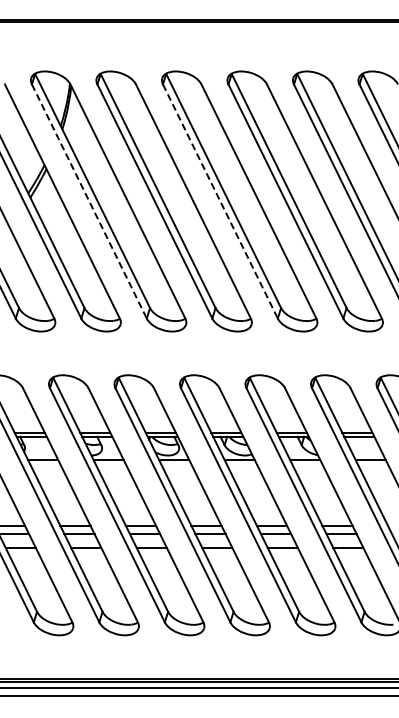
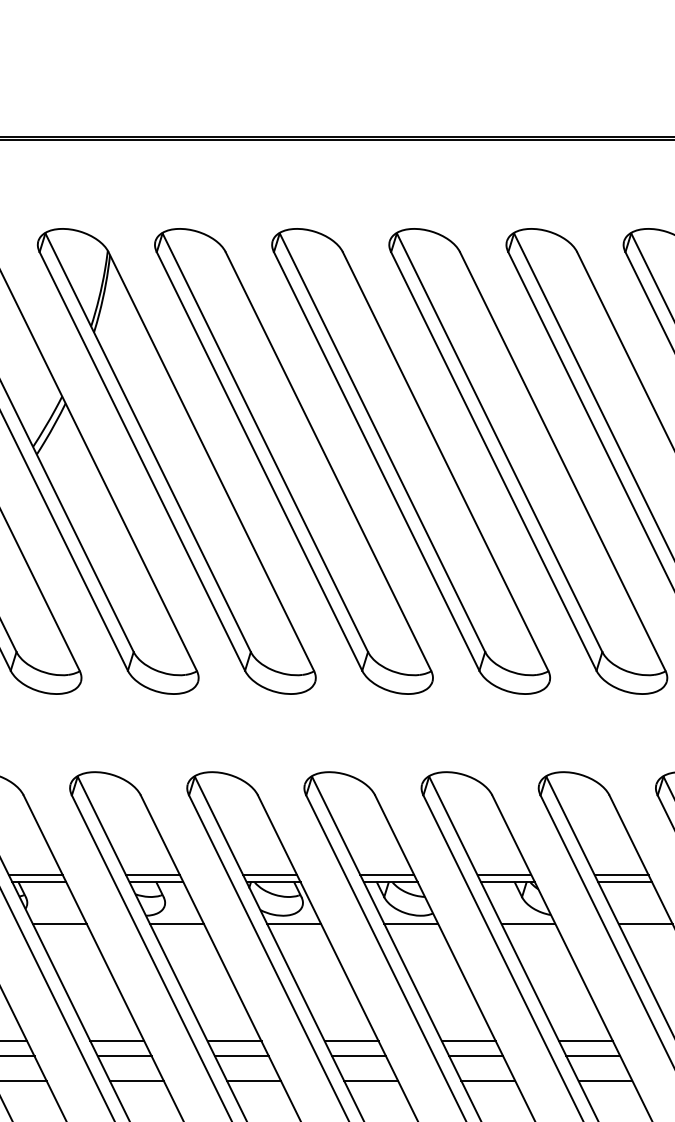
line: (89, 201) -> (142, 461), dashed -> solid
line: (220, 201) -> (376, 461), dashed -> solid

